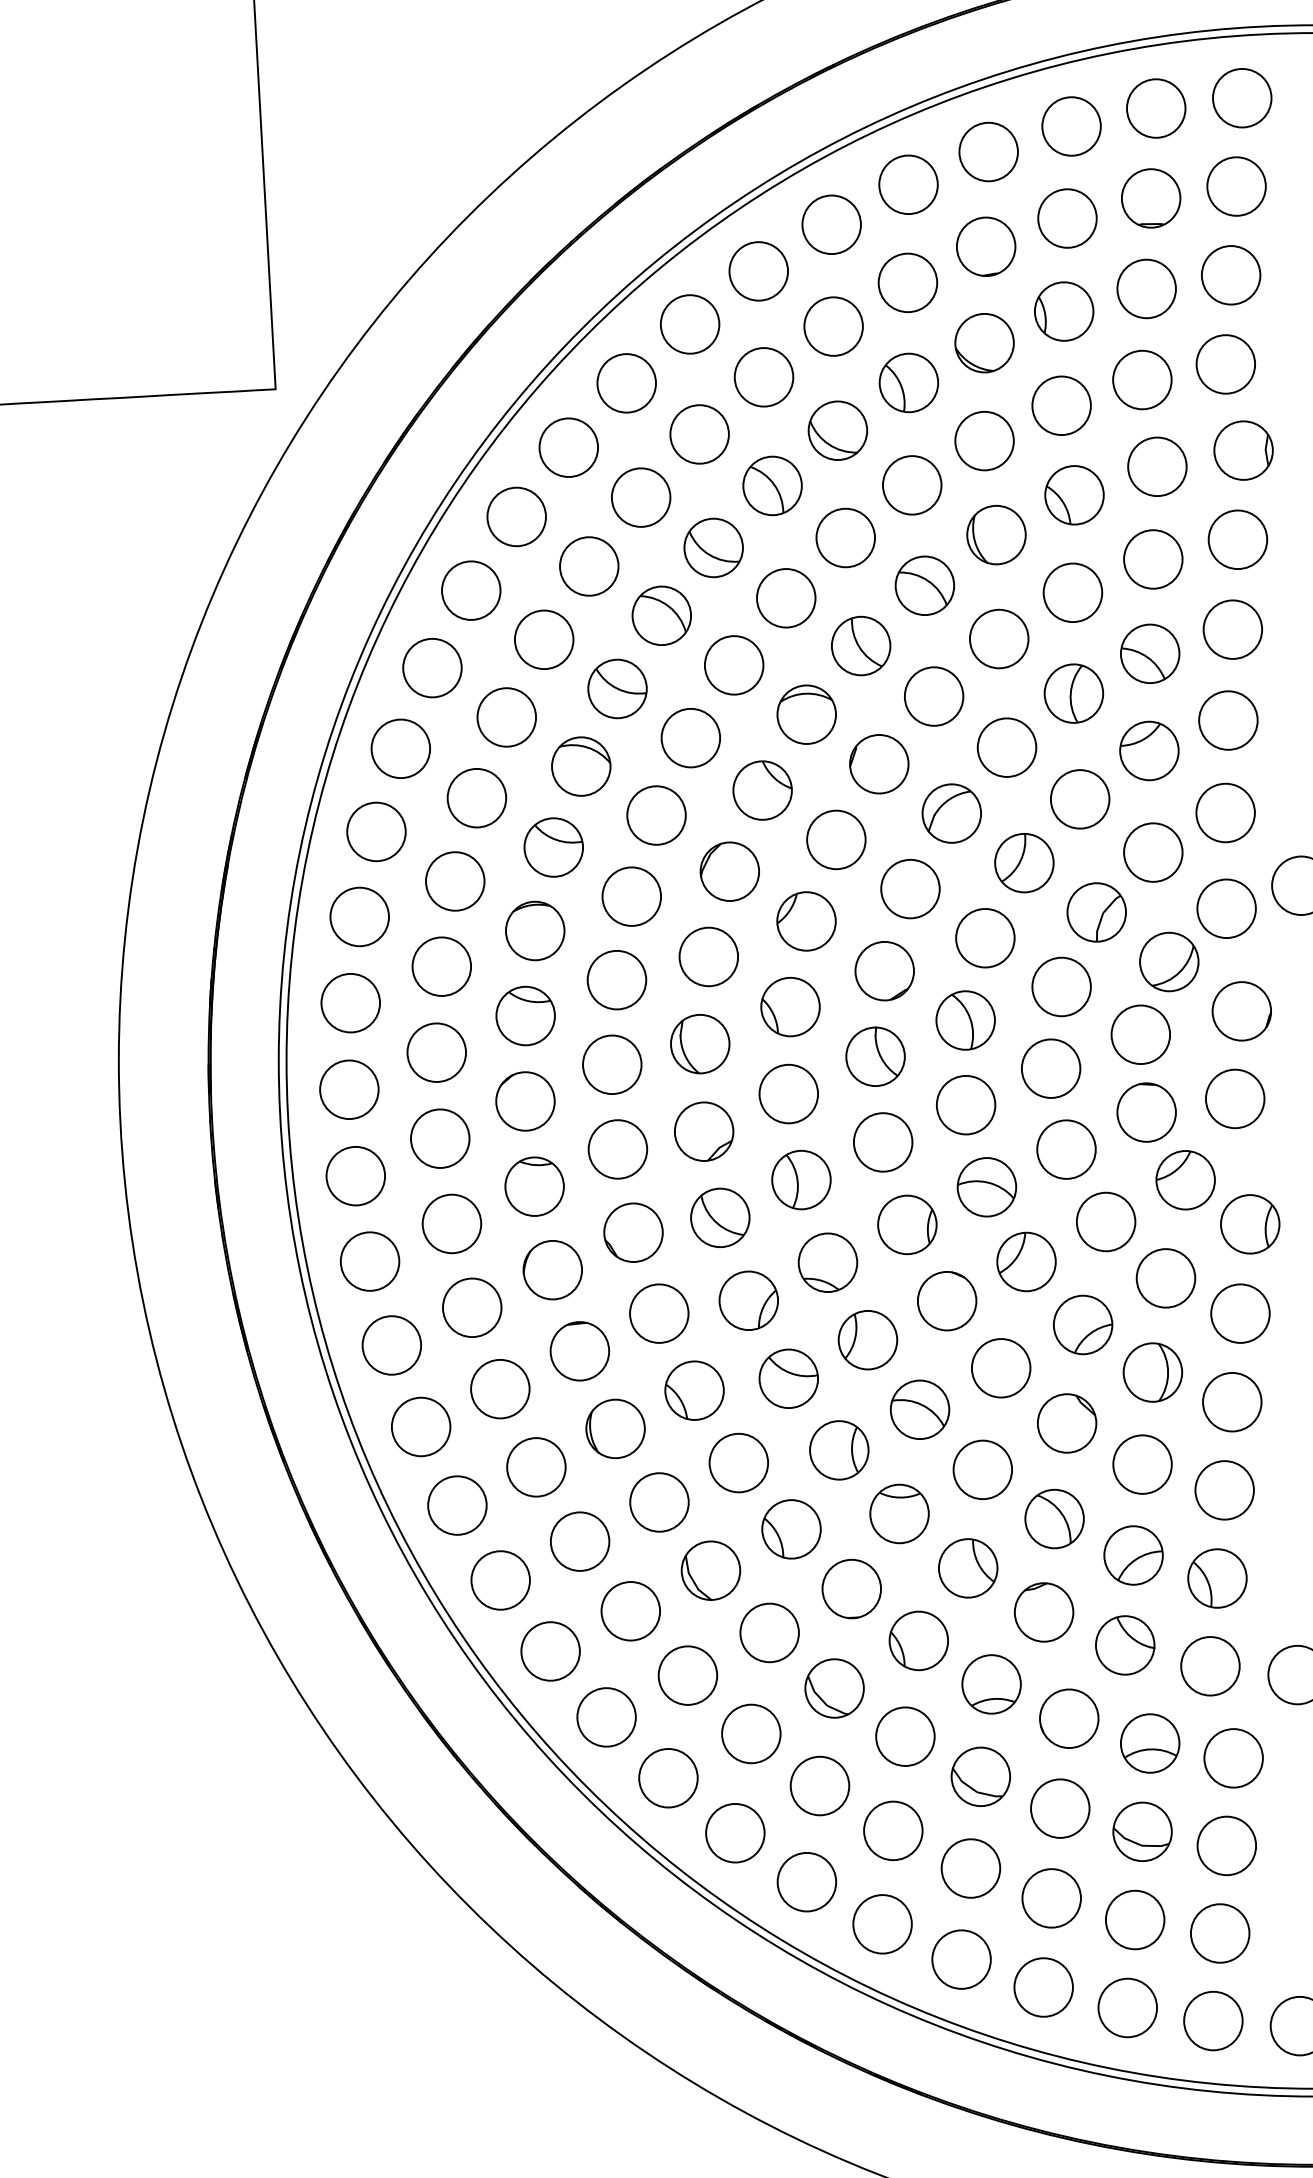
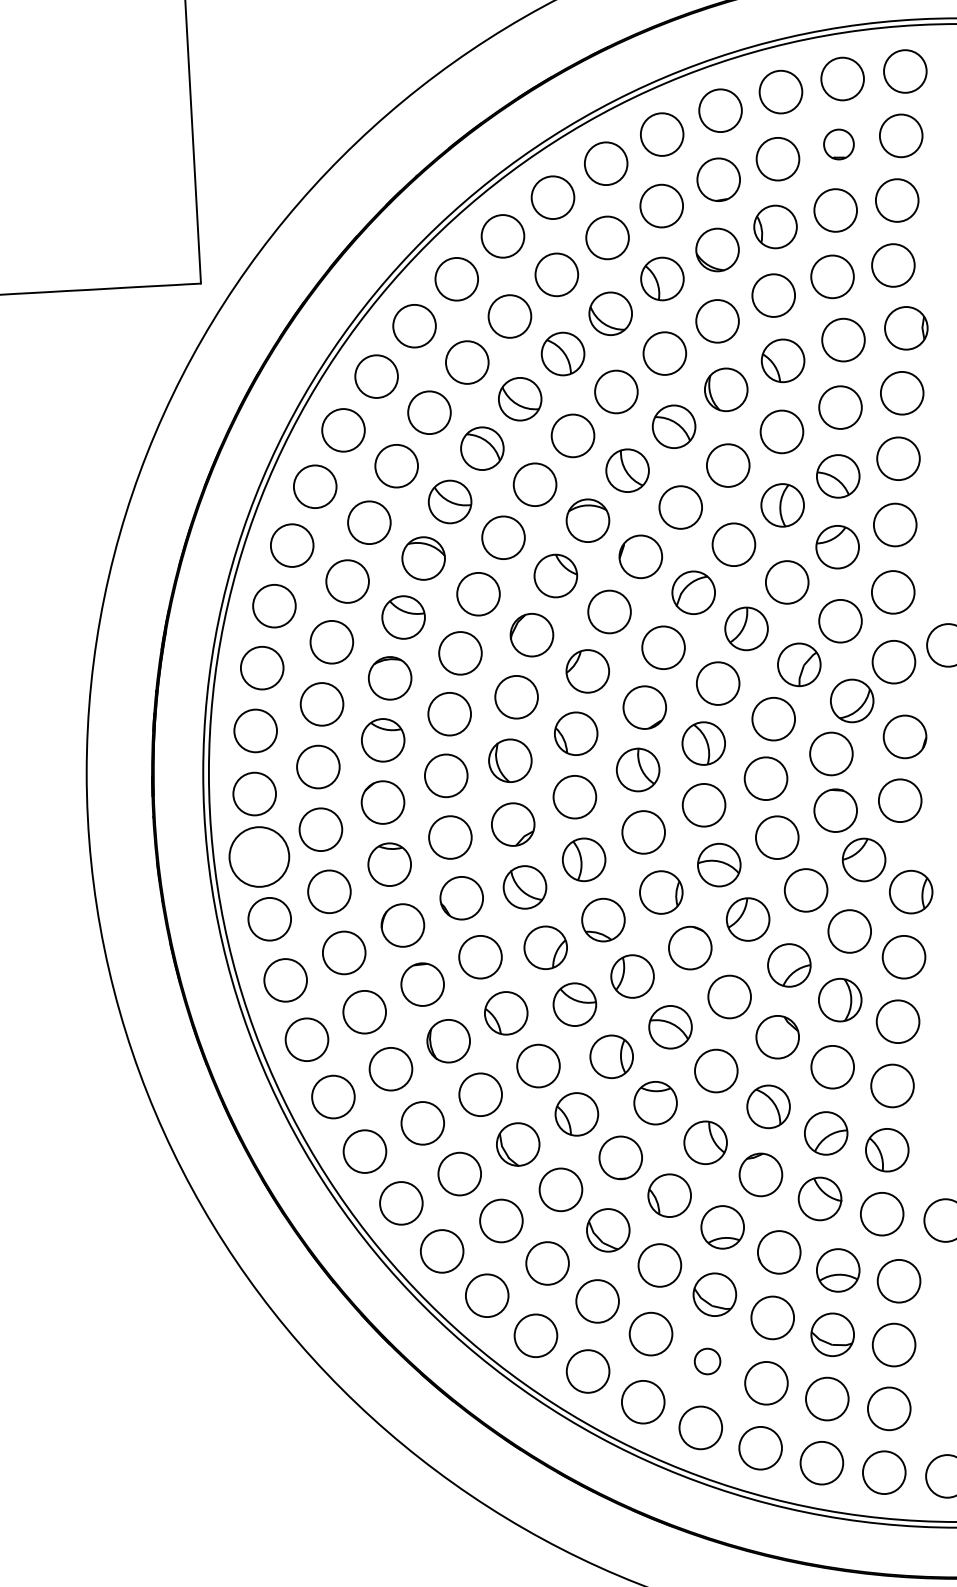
part: (1150, 198) -> (838, 144), size x0.7
circle: (355, 1175) -> (259, 856), size x1.4
circle: (970, 1868) -> (707, 1361), size x0.6

